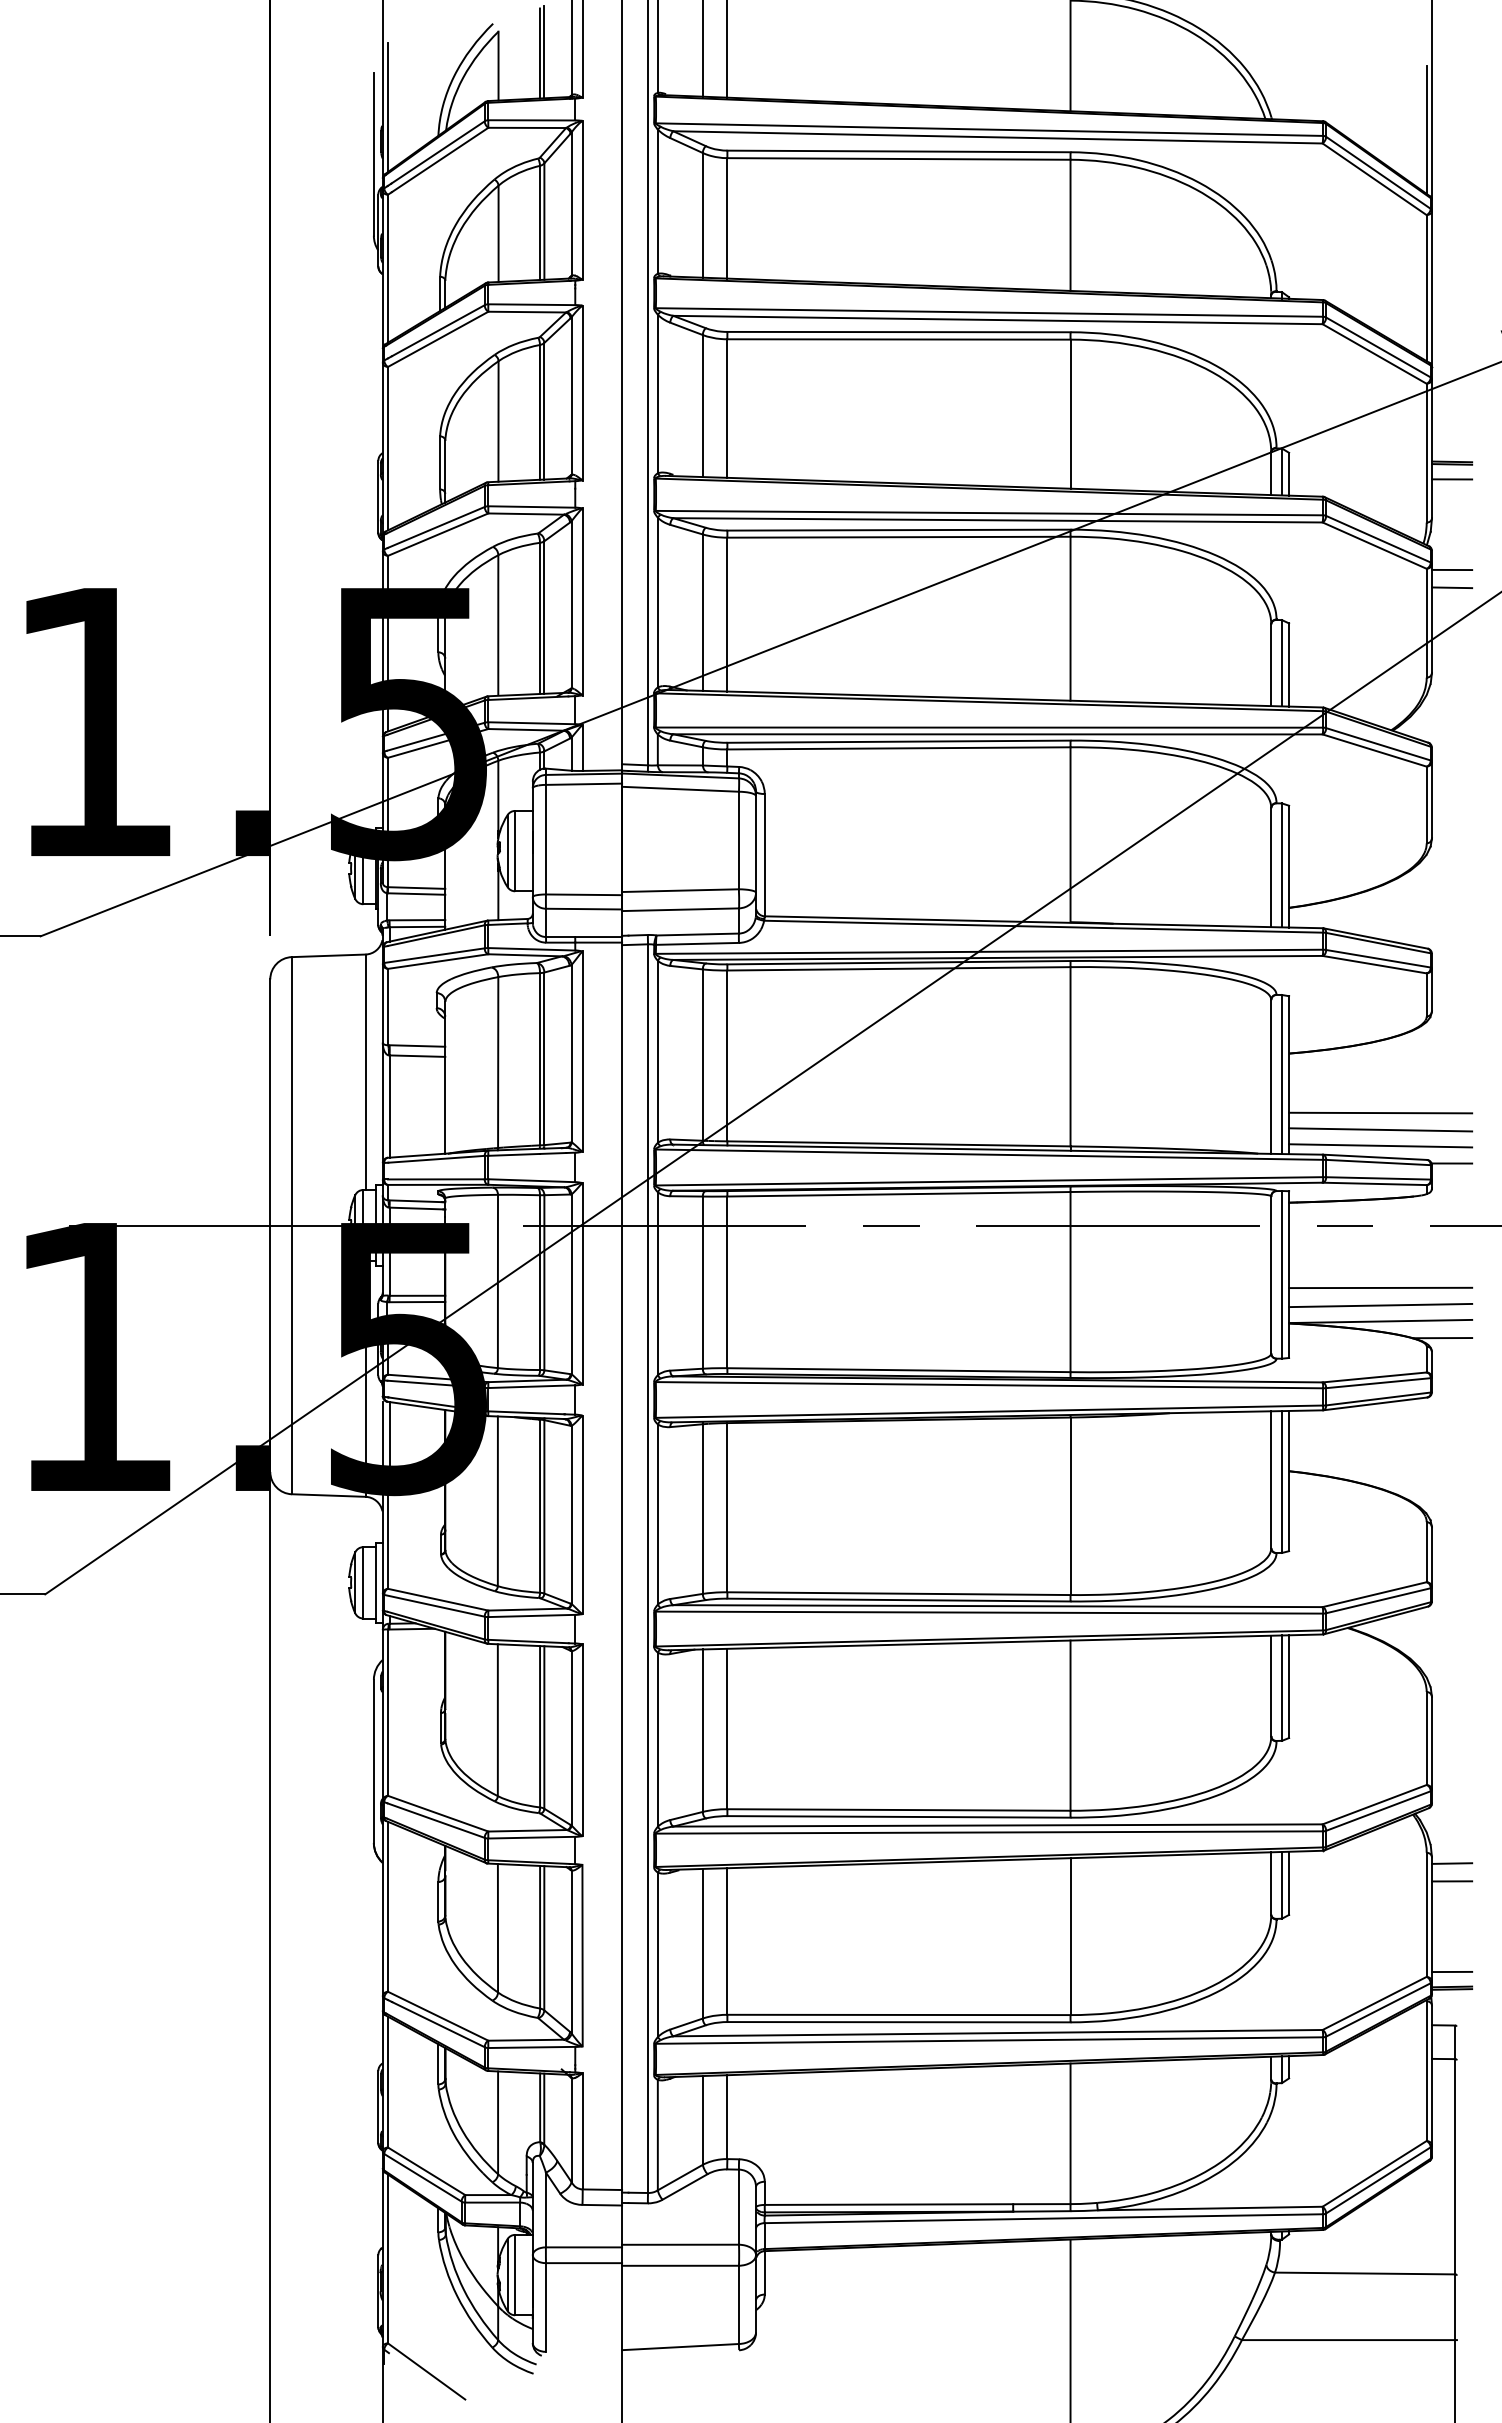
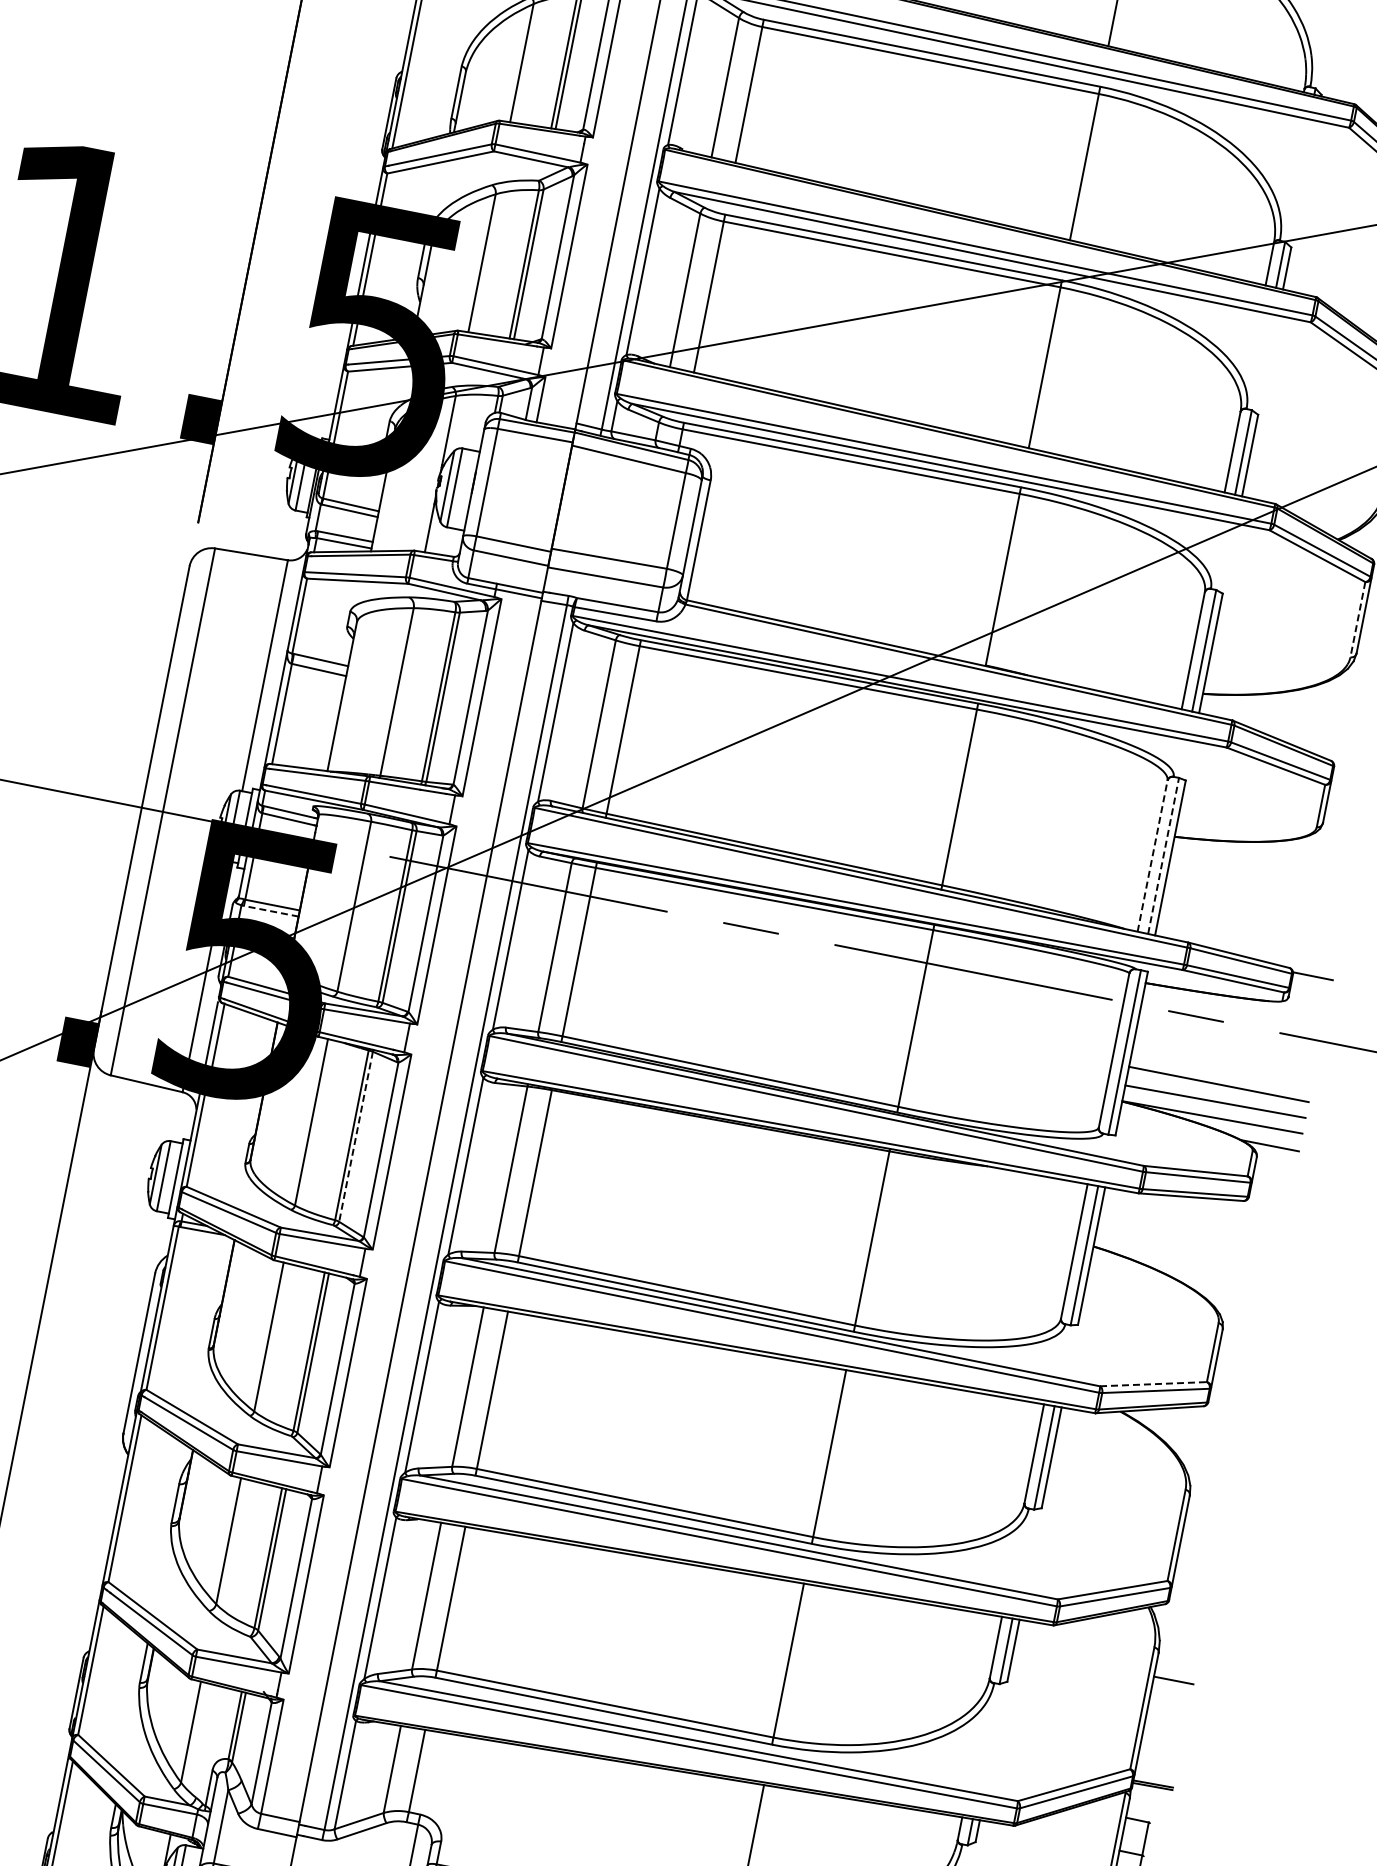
line: (1426, 805) -> (1357, 620), solid -> dashed
line: (1281, 1074) -> (1163, 855), solid -> dashed
line: (1271, 1076) -> (1152, 855), solid -> dashed
line: (1380, 1112) -> (1252, 912), removed
line: (1380, 1129) -> (1249, 929), removed
line: (1380, 1145) -> (1246, 944), removed
line: (417, 1302) -> (271, 911), solid -> dashed
line: (544, 1506) -> (356, 1136), solid -> dashed
line: (1374, 1594) -> (1153, 1383), solid -> dashed
line: (1451, 1863) -> (1176, 1662), removed
line: (1451, 1971) -> (1155, 1768), removed

